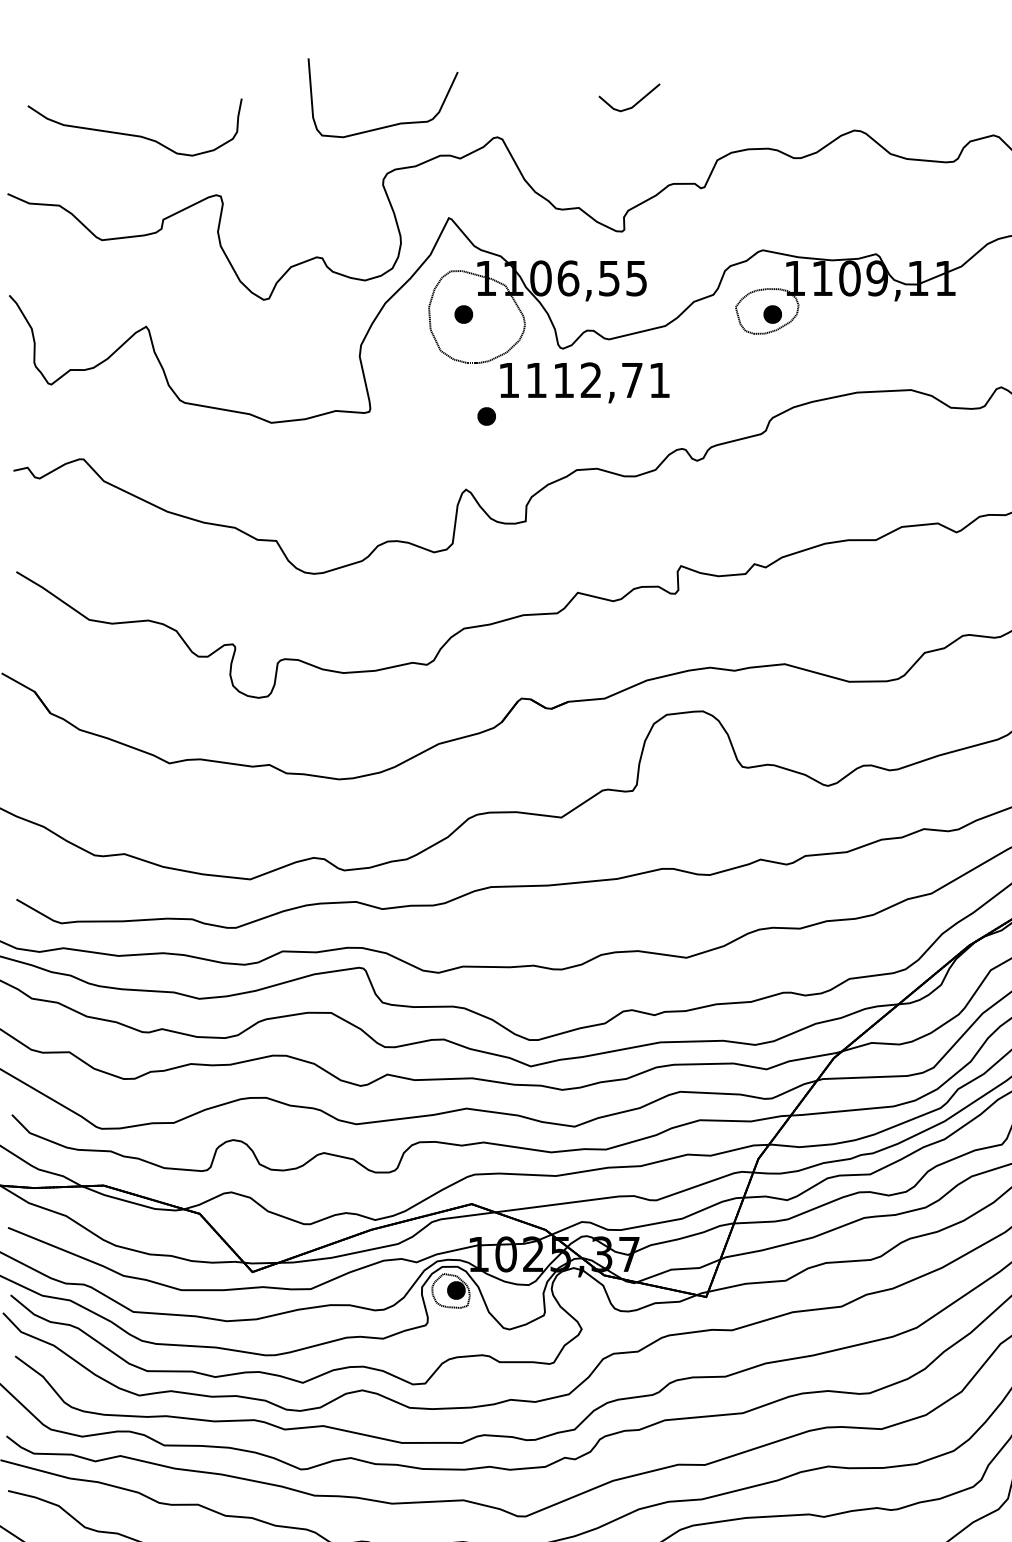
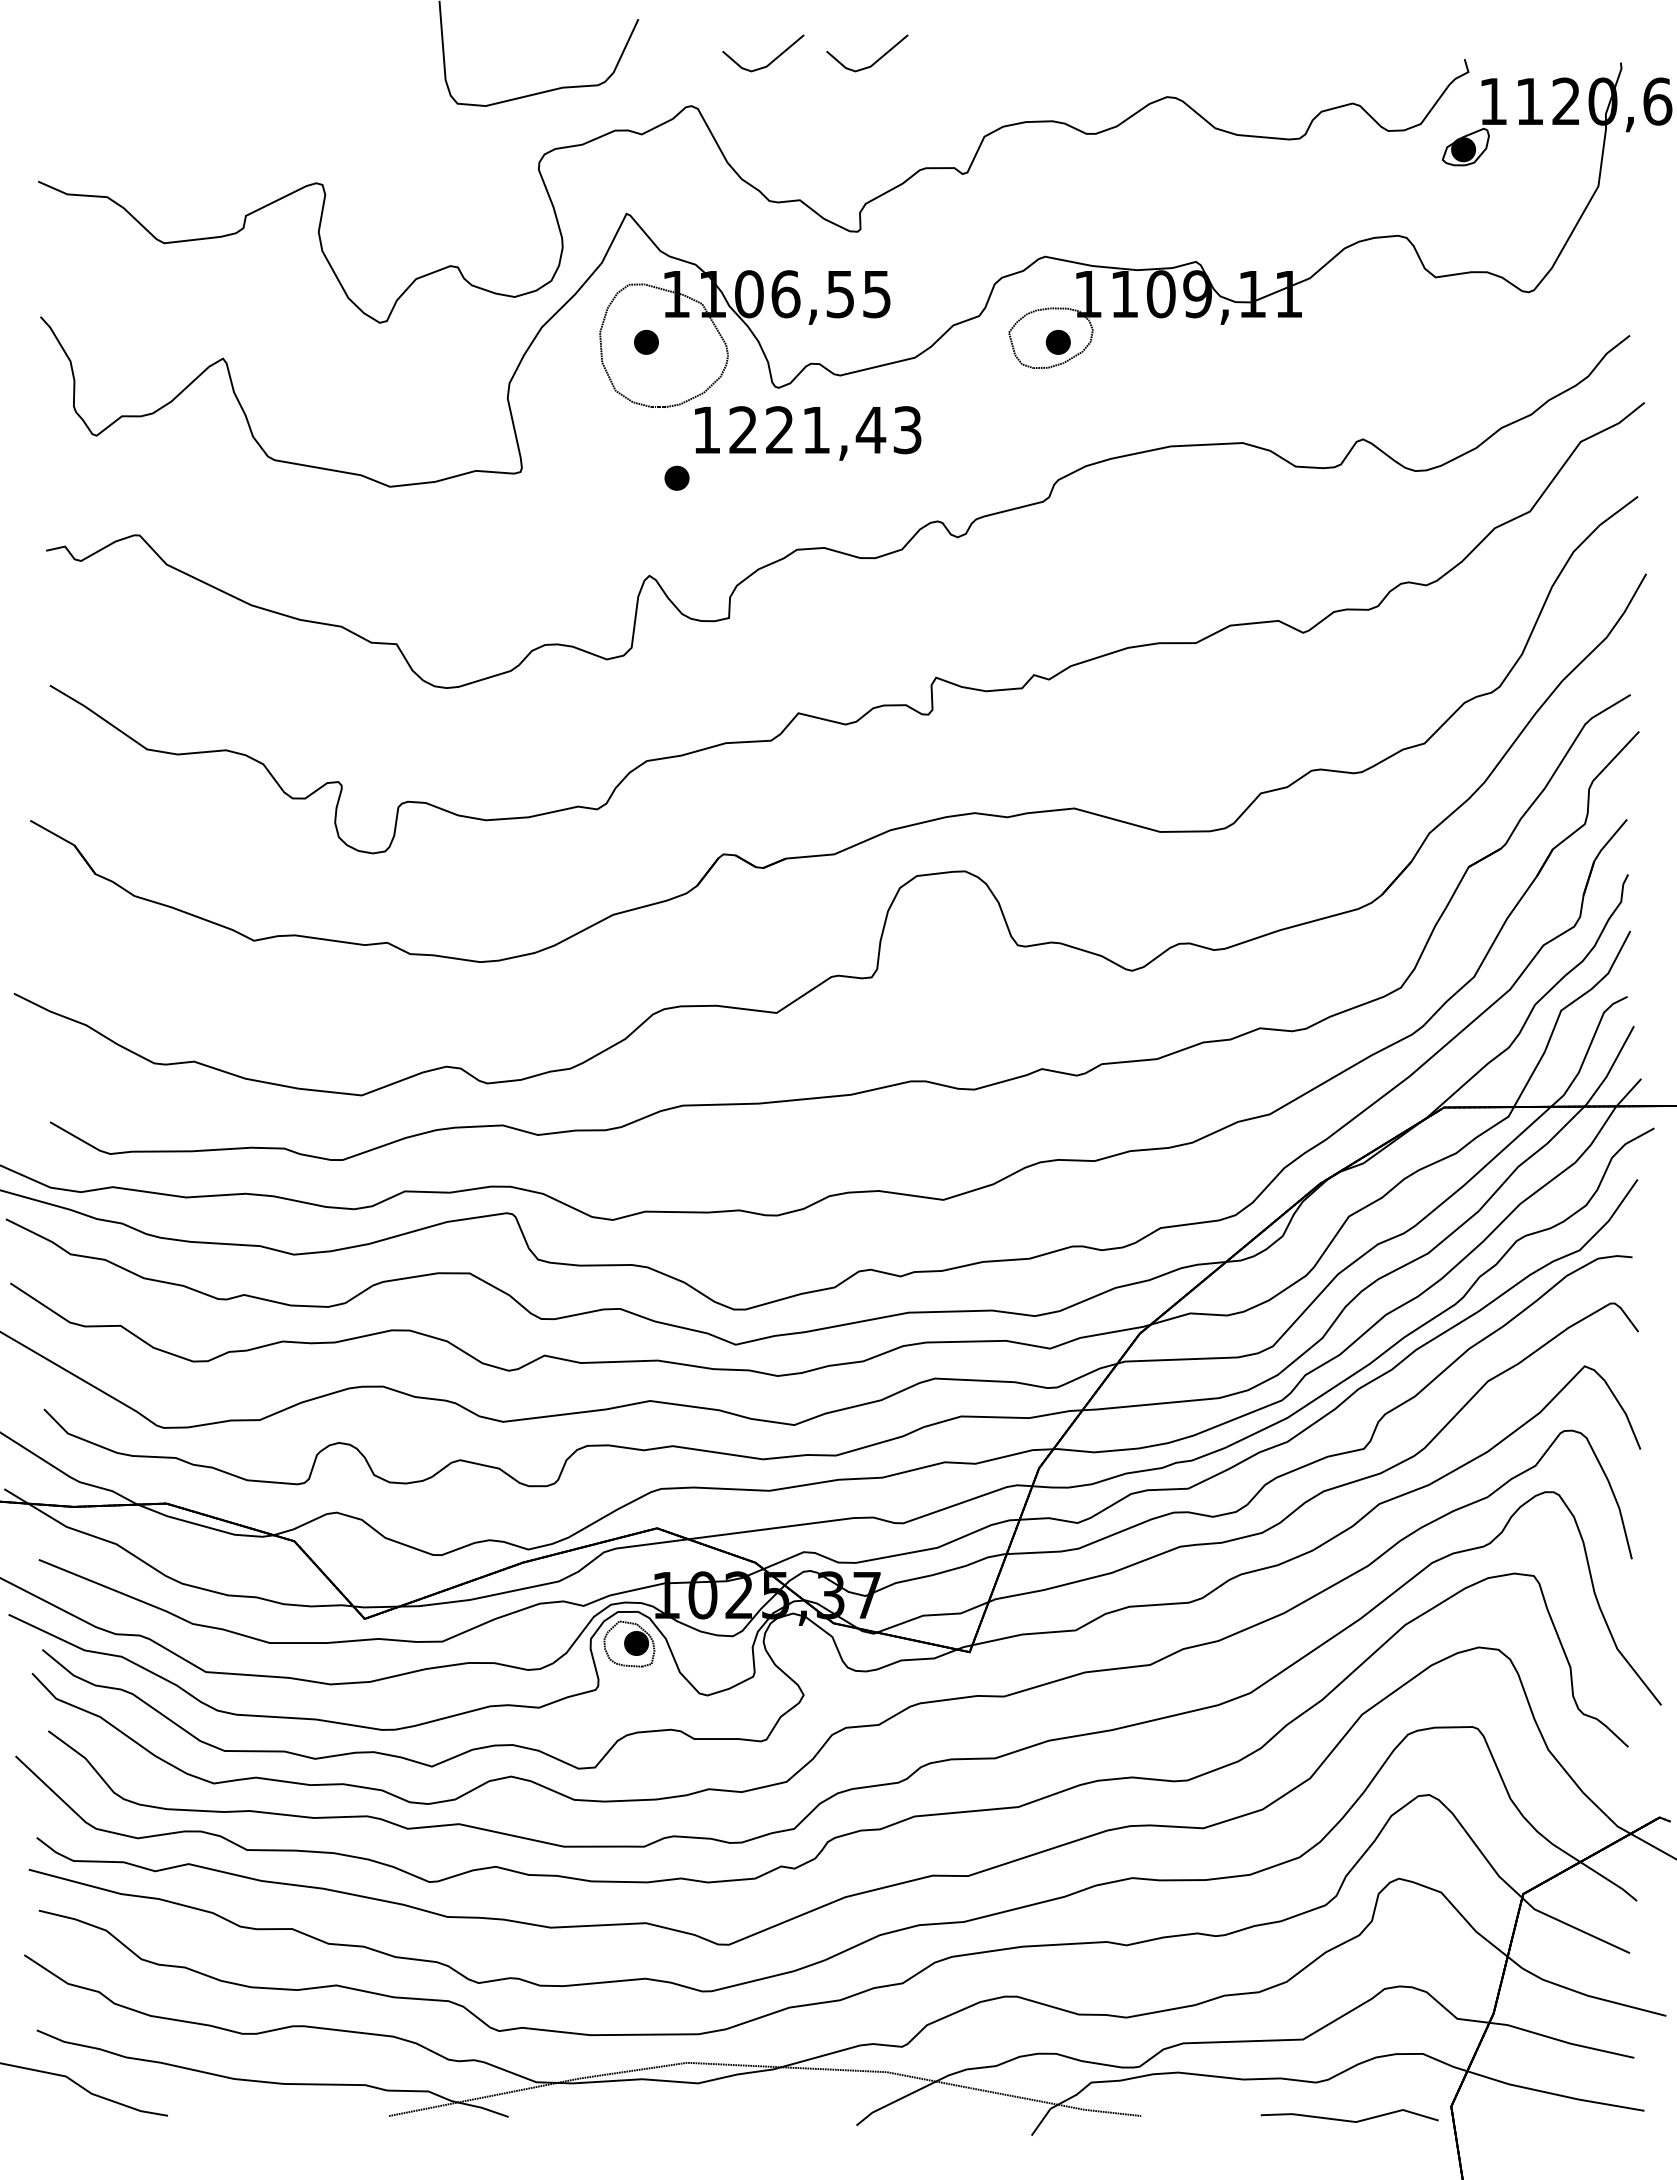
line: (555, 105) -> (768, 63), added
curve: (133, 134) -> (206, 102), removed
text: (598, 380) -> (825, 430), 1112,71 -> 1221,43

